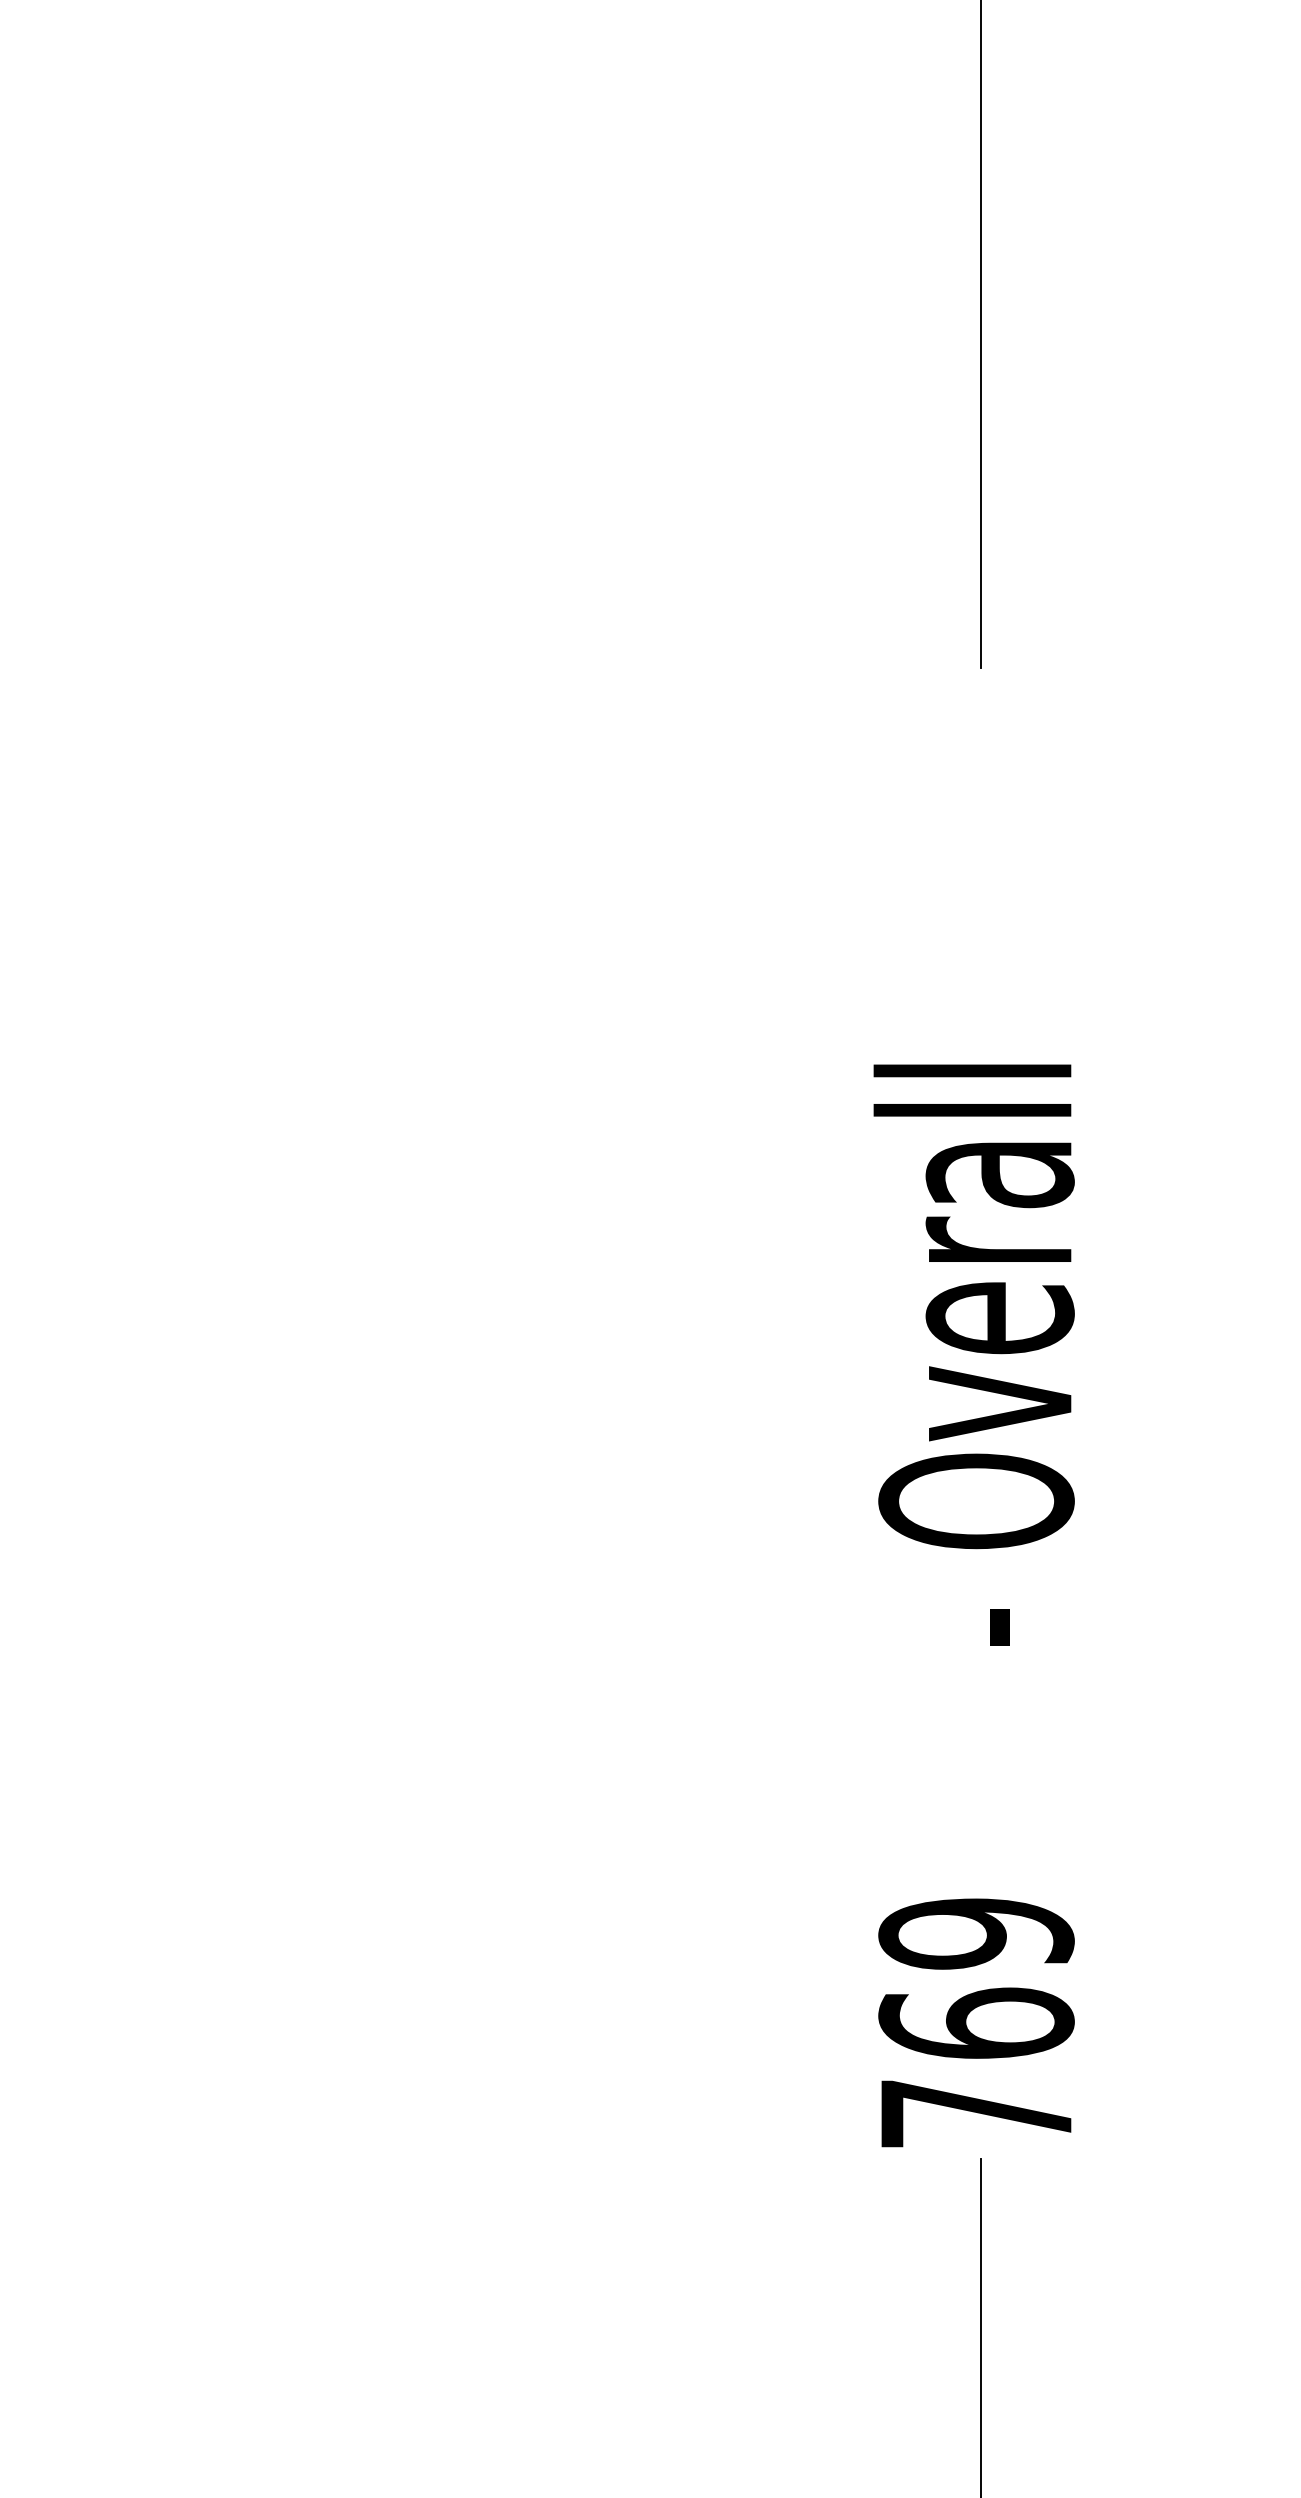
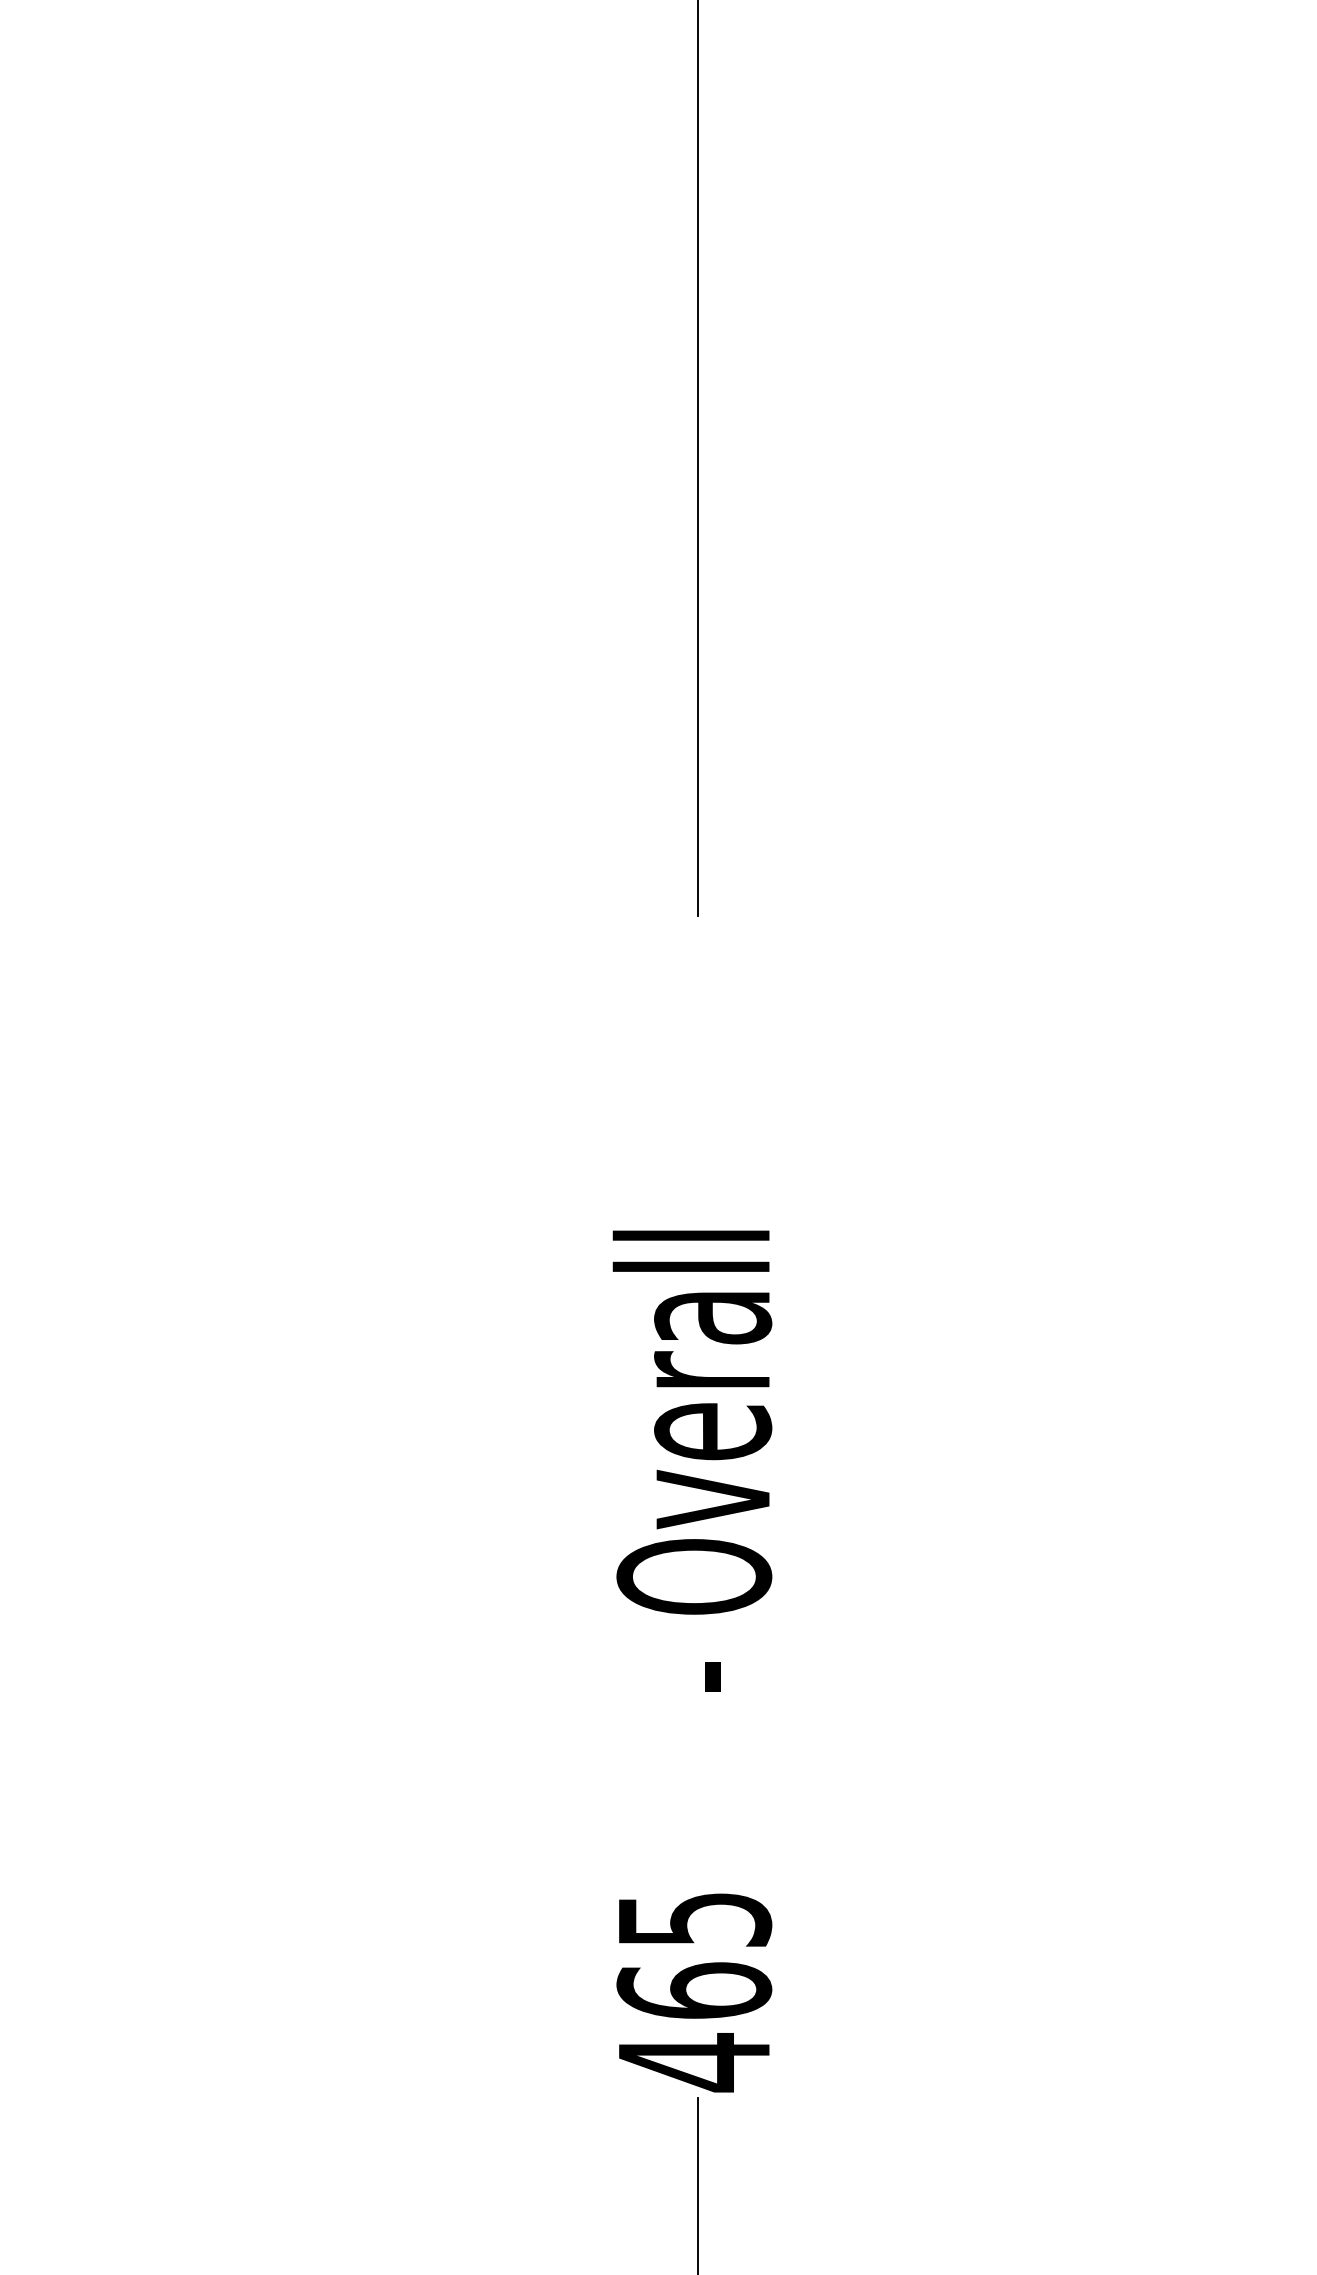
text: (976, 2024) -> (694, 1991), 769 -> 465

